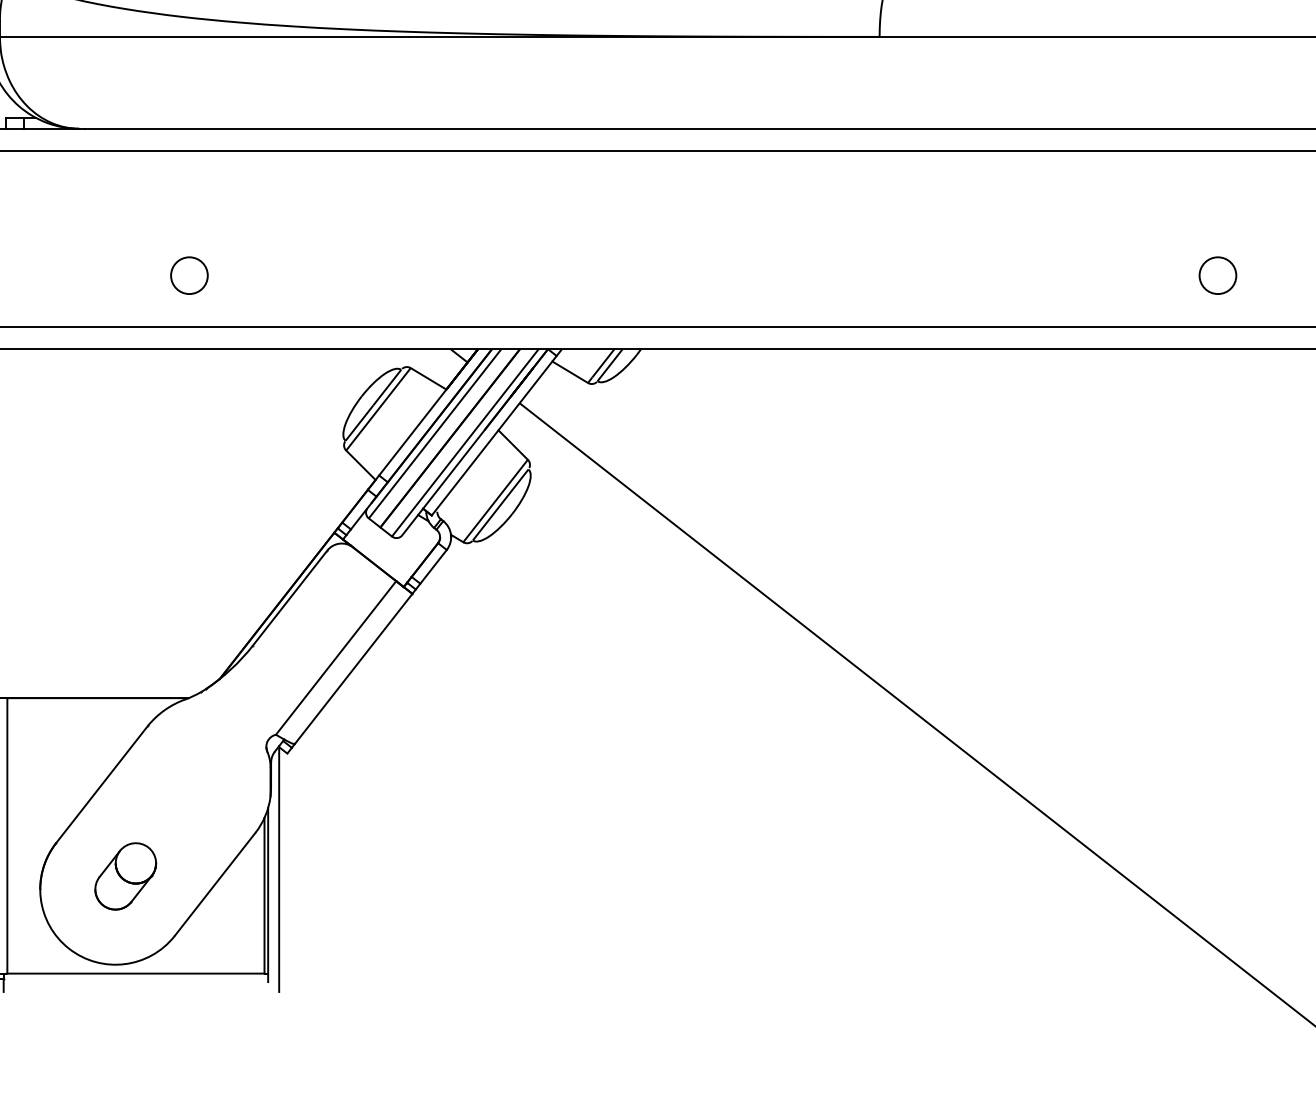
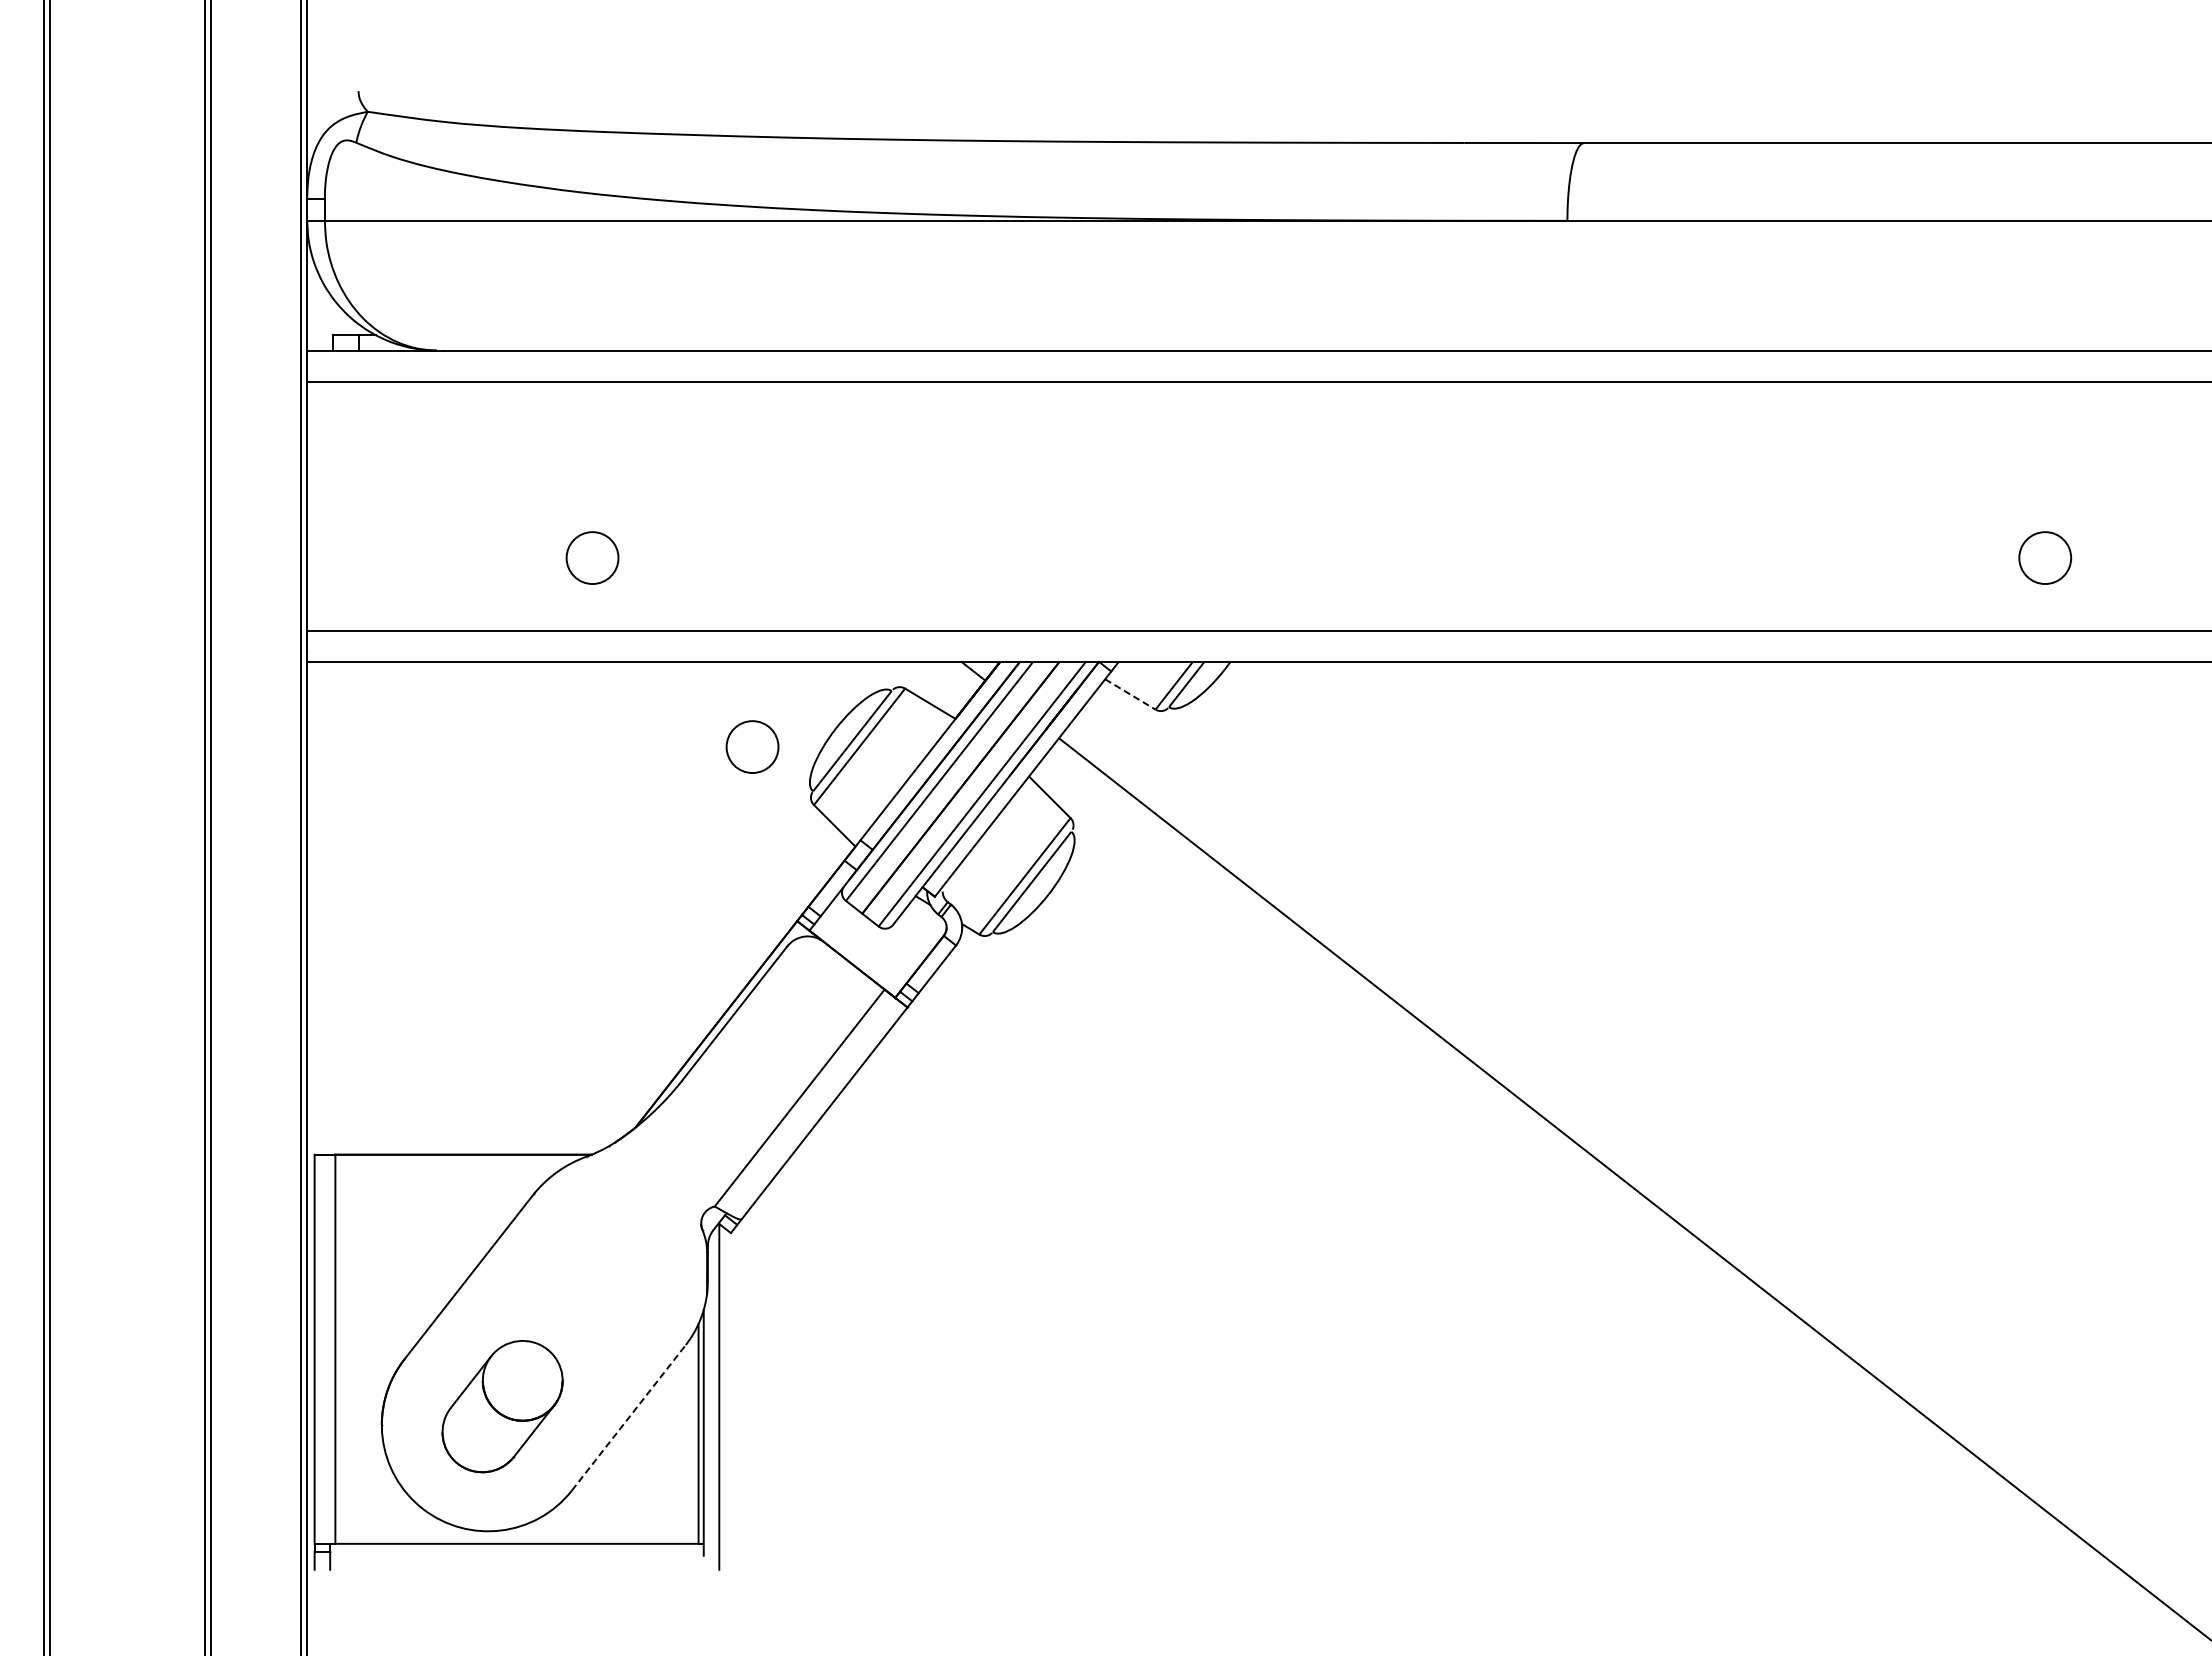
line: (570, 372) -> (1130, 694), solid -> dashed
circle: (302, 409) -> (752, 746), added
part: (125, 876) -> (502, 1406), size x1.4
line: (215, 884) -> (629, 1417), solid -> dashed

